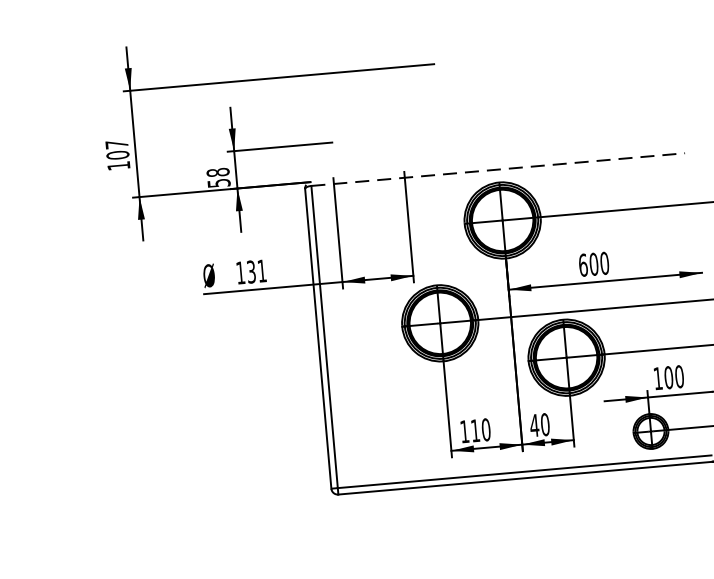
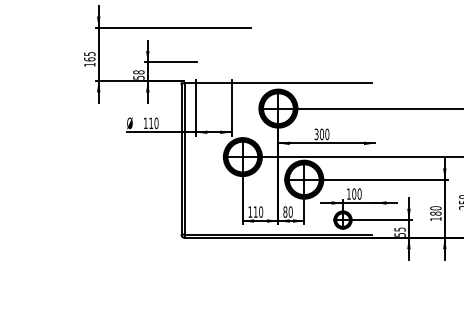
text: (116, 149) -> (89, 56), 107 -> 165
line: (498, 170) -> (278, 83), dashed -> solid
text: (583, 265) -> (316, 134), 600 -> 300
text: (256, 271) -> (153, 123), 131 -> 110
text: (534, 424) -> (285, 211), 40 -> 80

